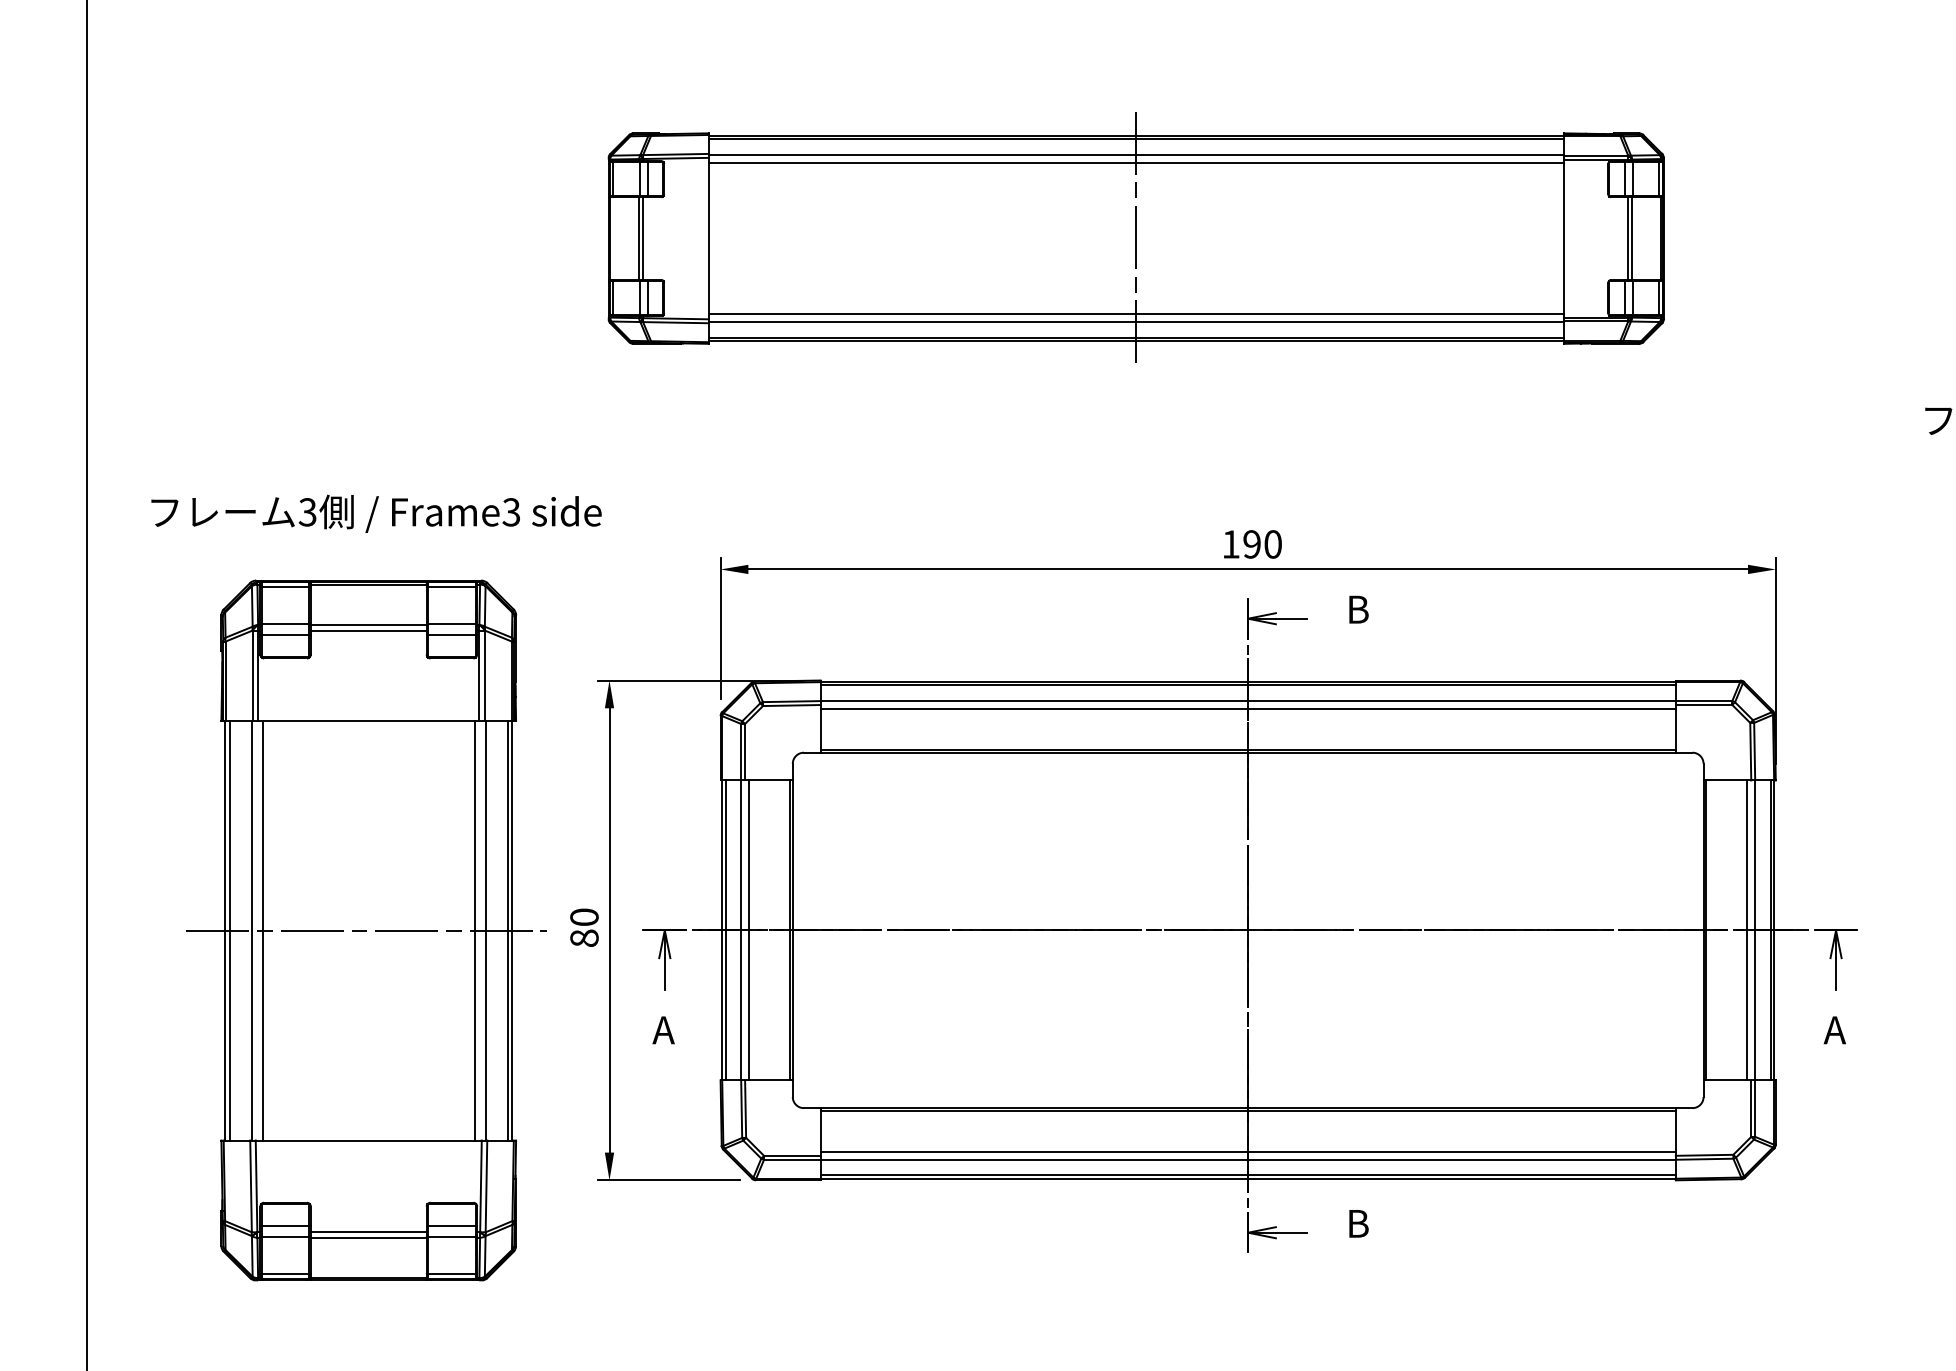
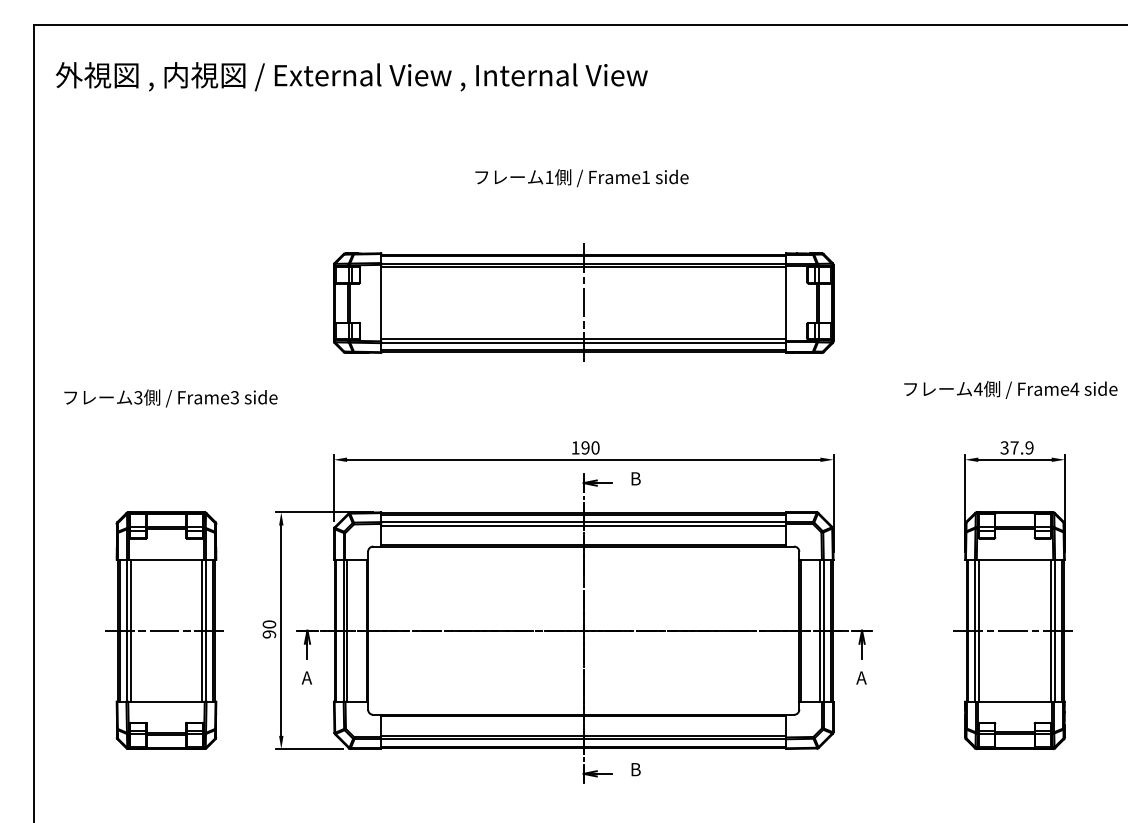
part: (1135, 237) -> (583, 302), moved
text: (375, 513) -> (170, 398), moved
part: (362, 929) -> (164, 630), size x0.71
text: (584, 938) -> (269, 634), 80 -> 90

